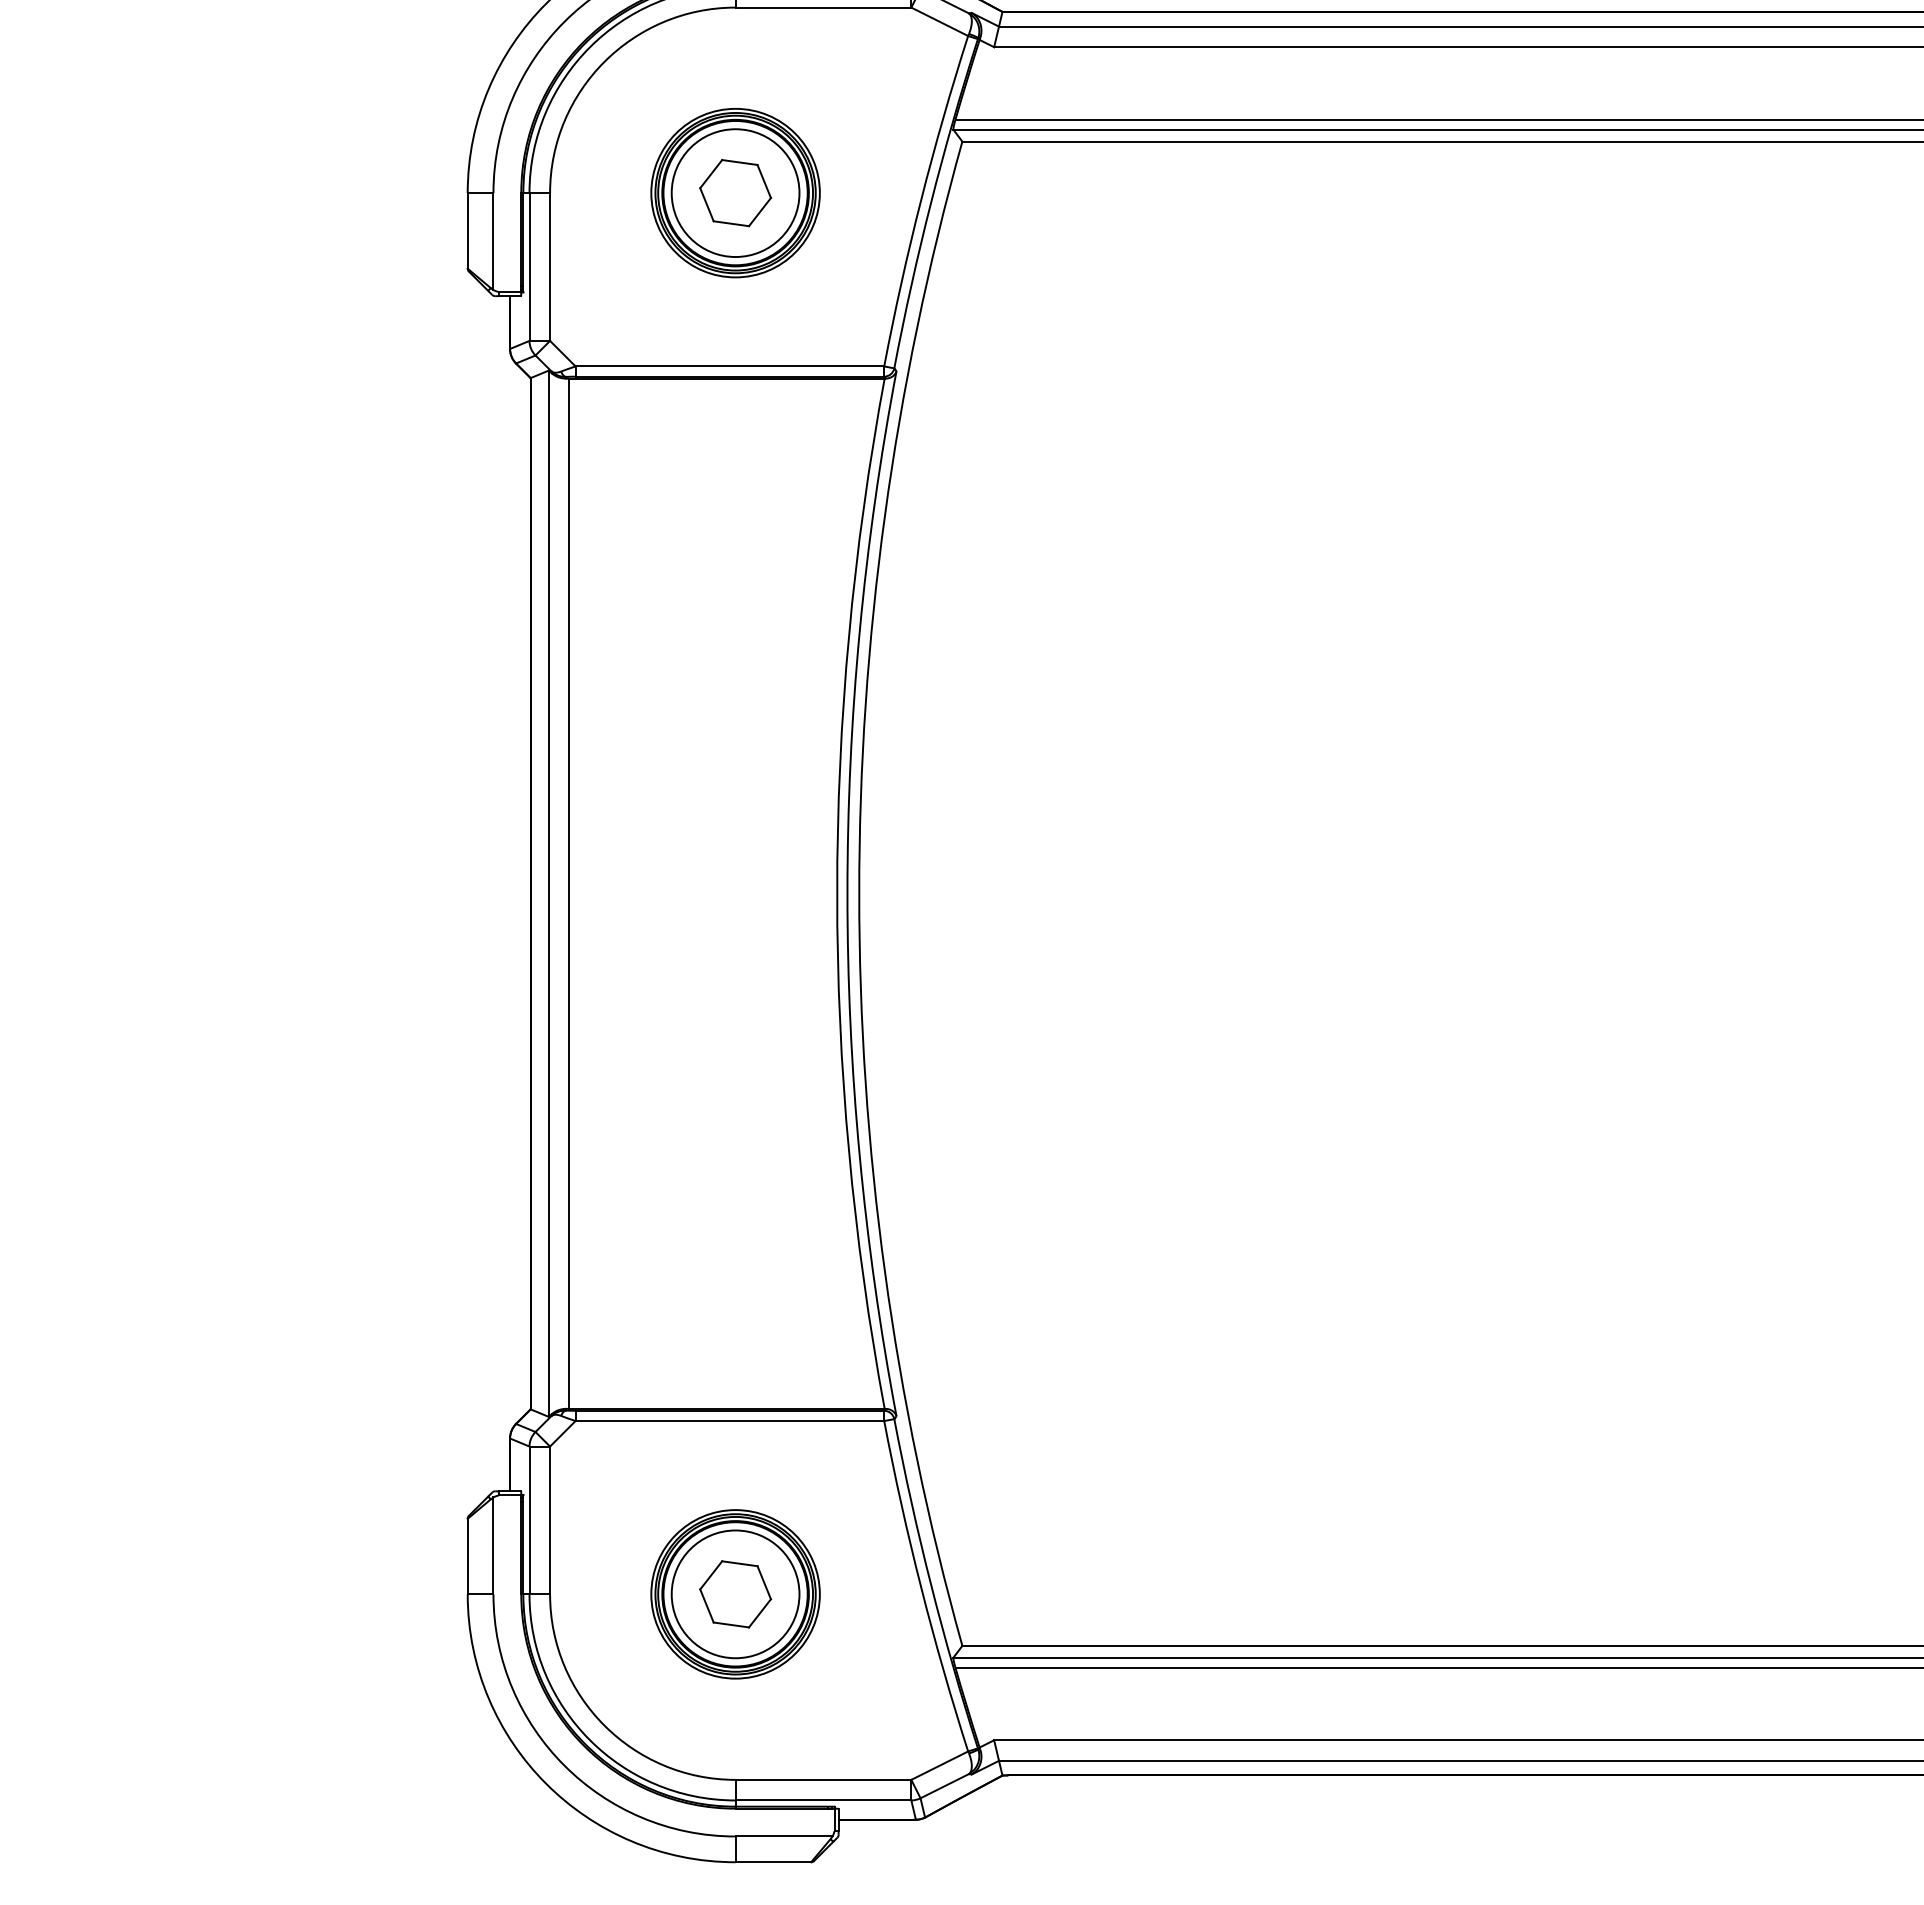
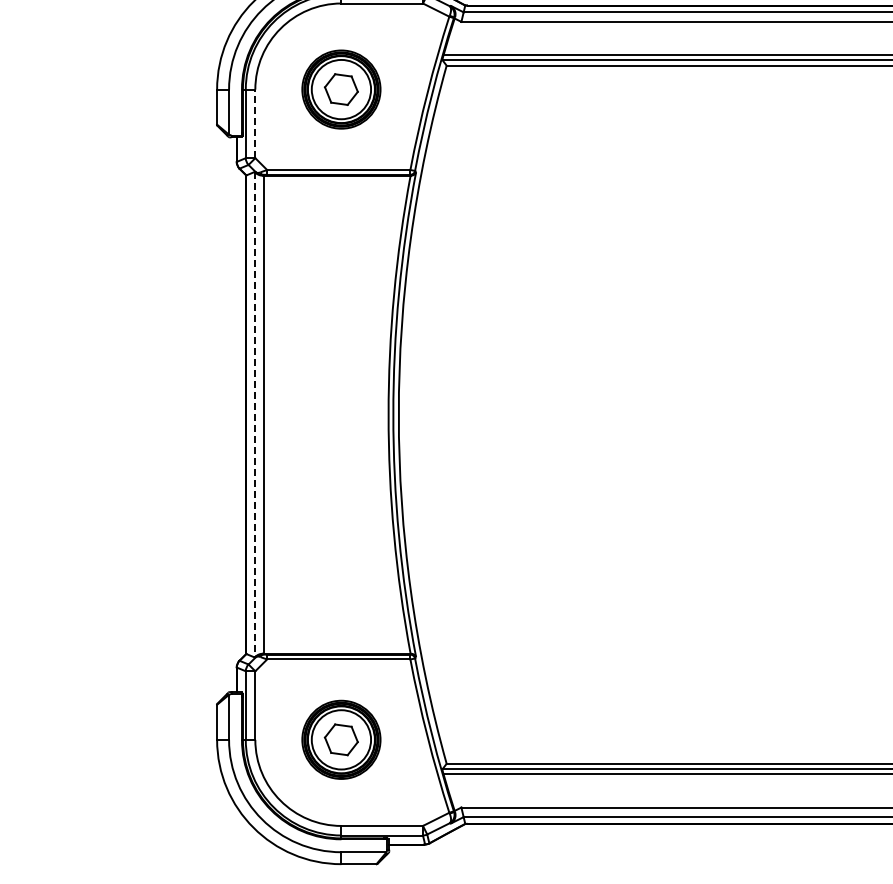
line: (550, 266) -> (255, 123), solid -> dashed
line: (548, 893) -> (254, 414), solid -> dashed

